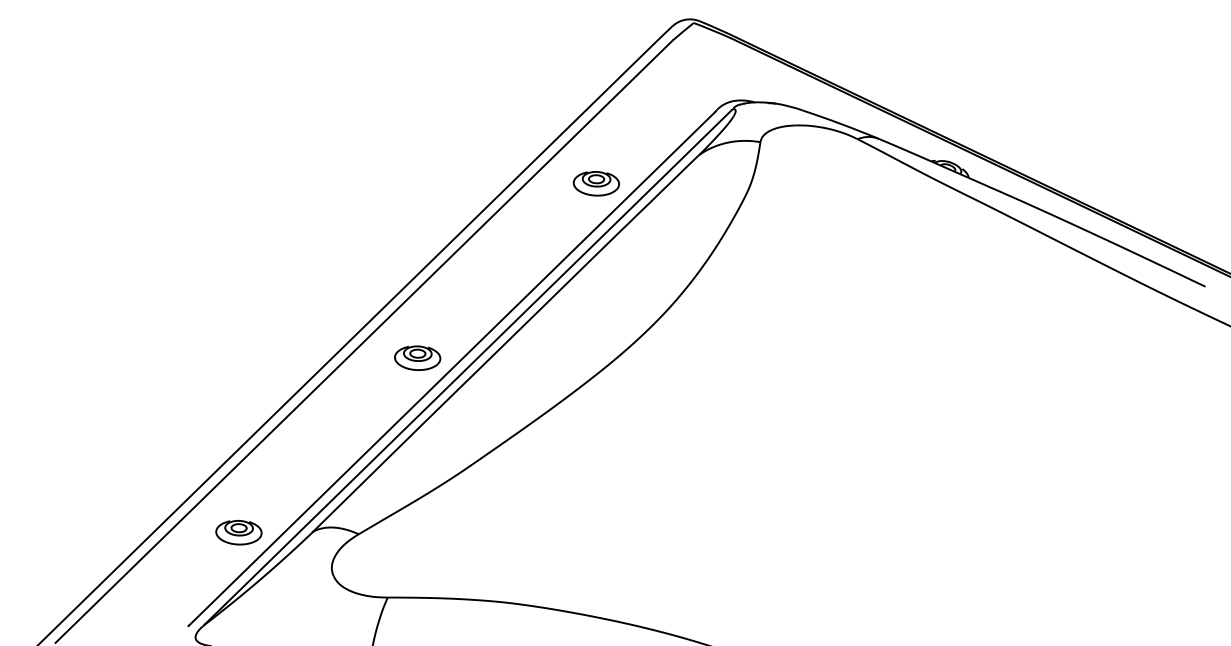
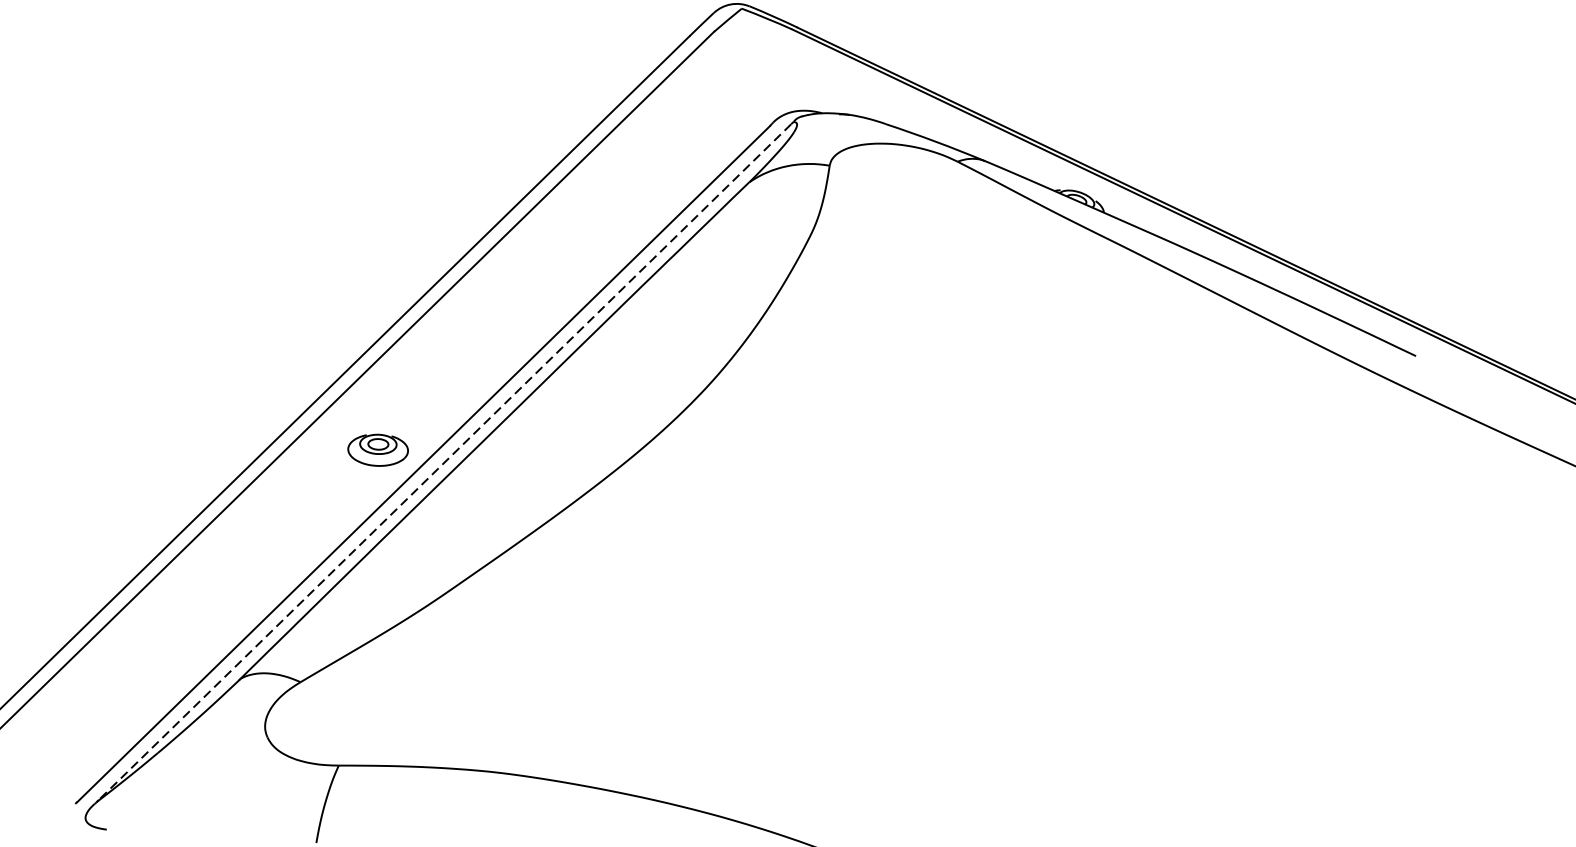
part: (595, 183) -> (612, 220), removed
line: (468, 367) -> (445, 462), solid -> dashed
part: (238, 532) -> (142, 679), removed

